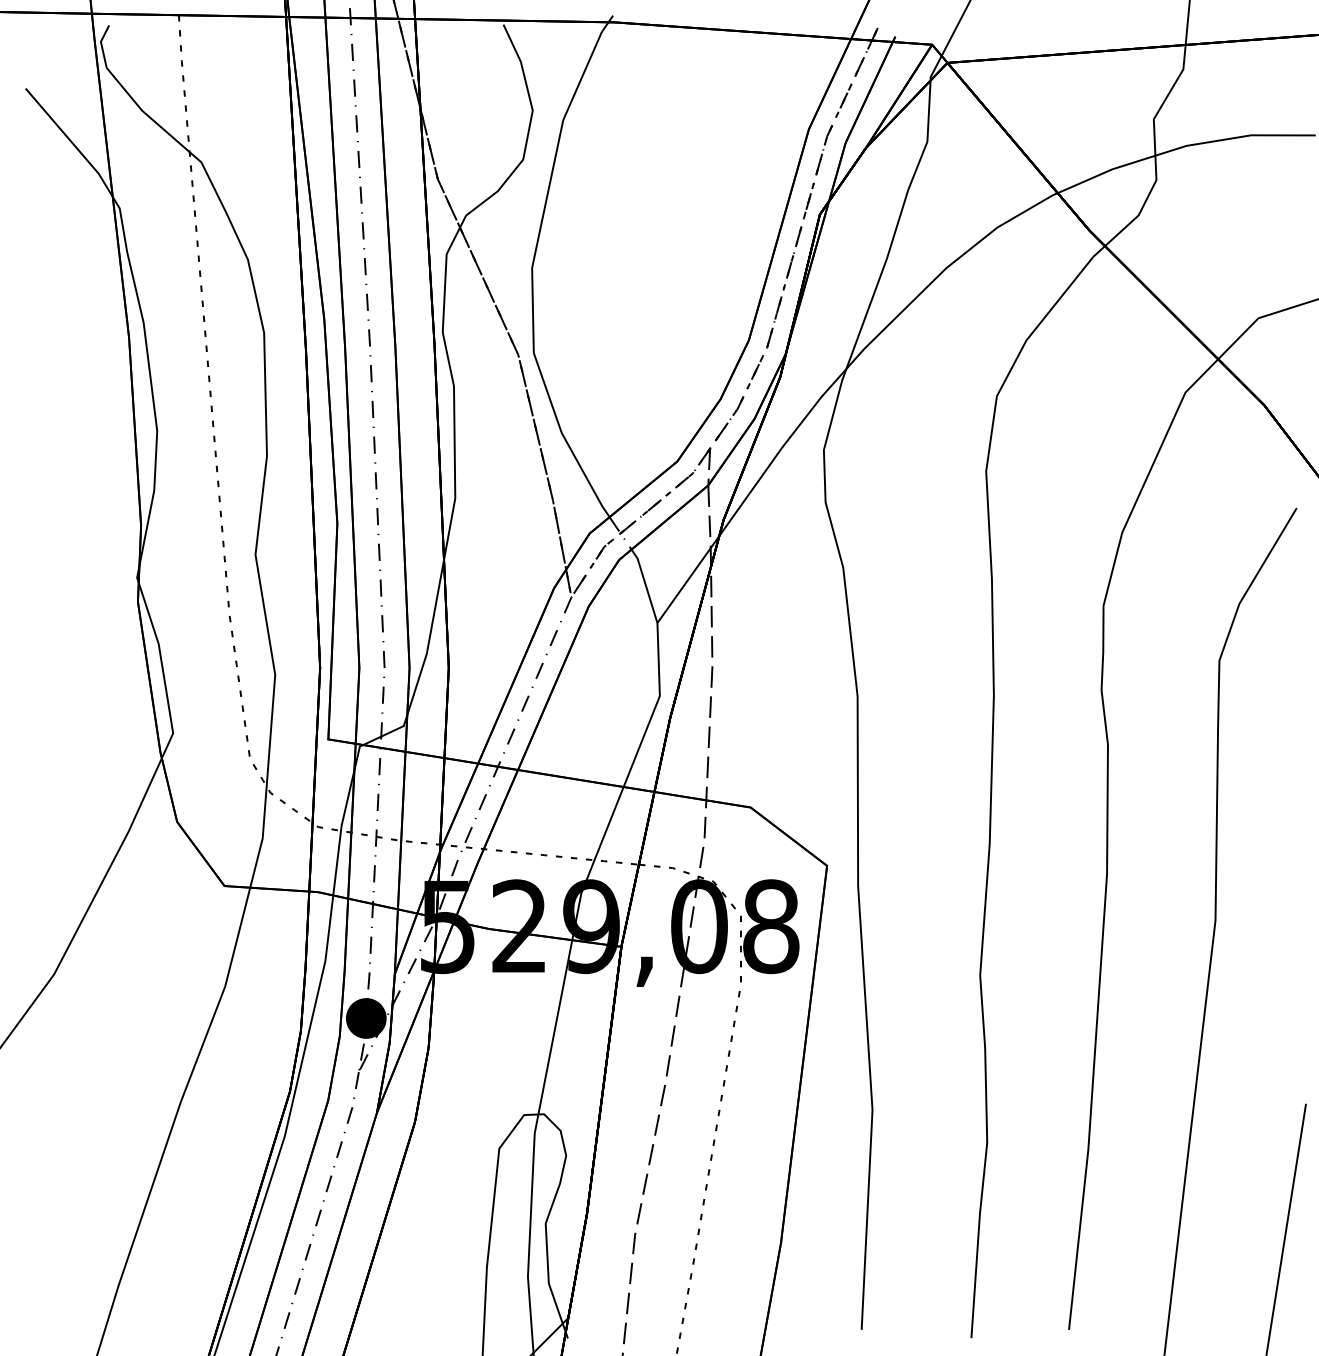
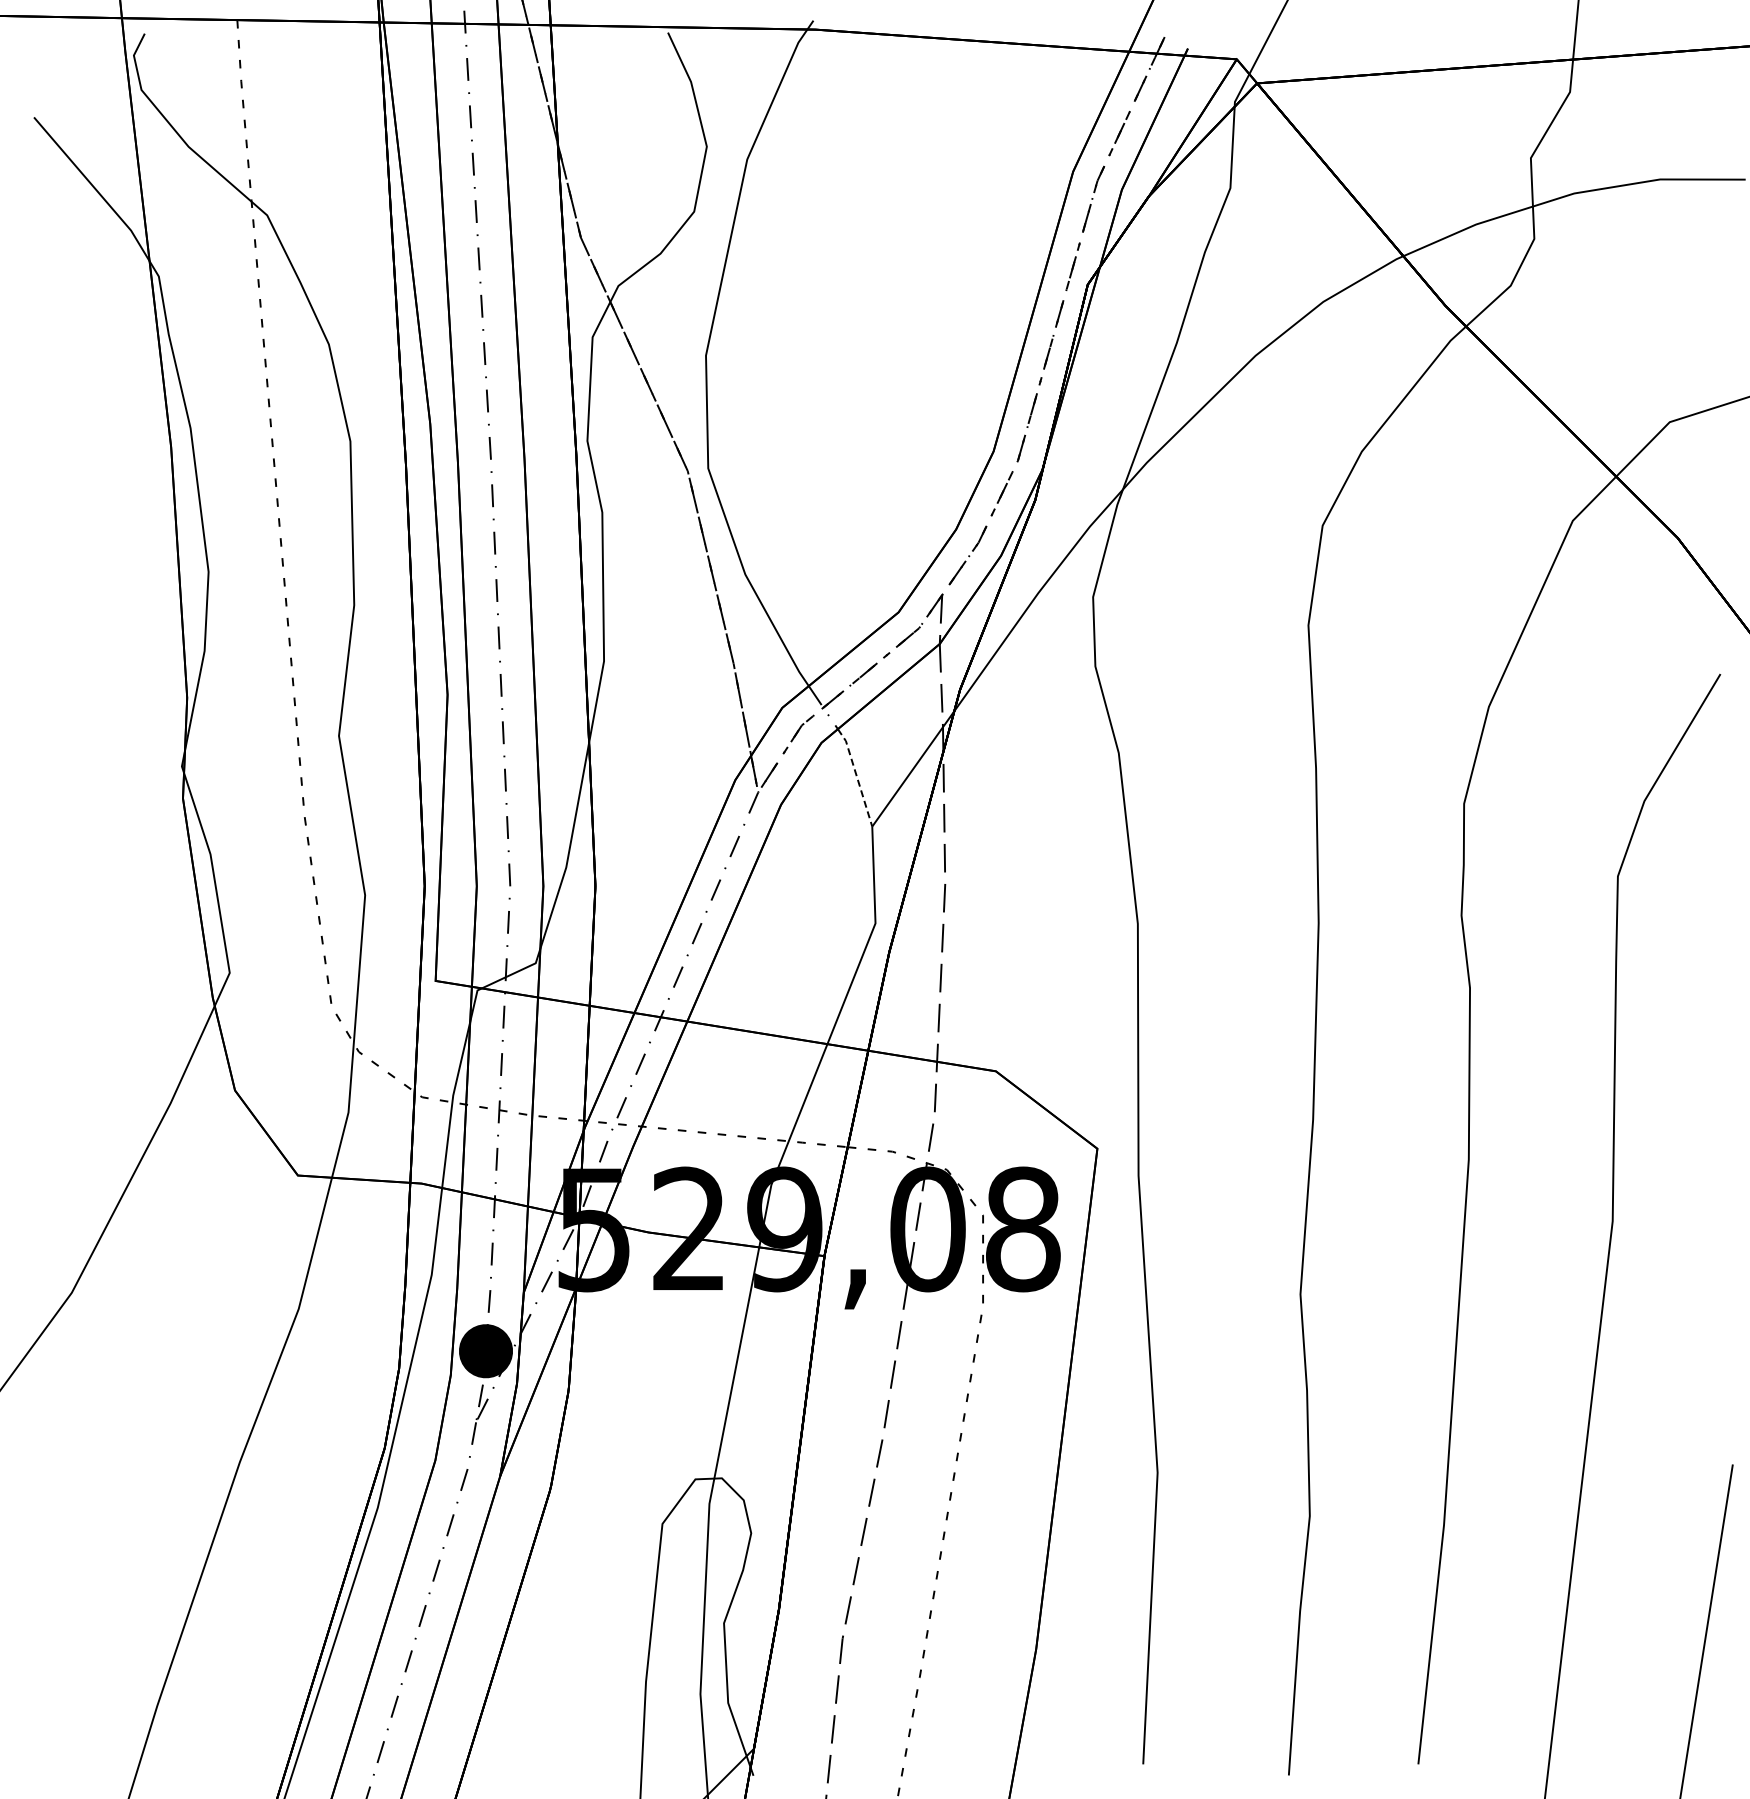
line: (645, 585) -> (856, 776), solid -> dashed

